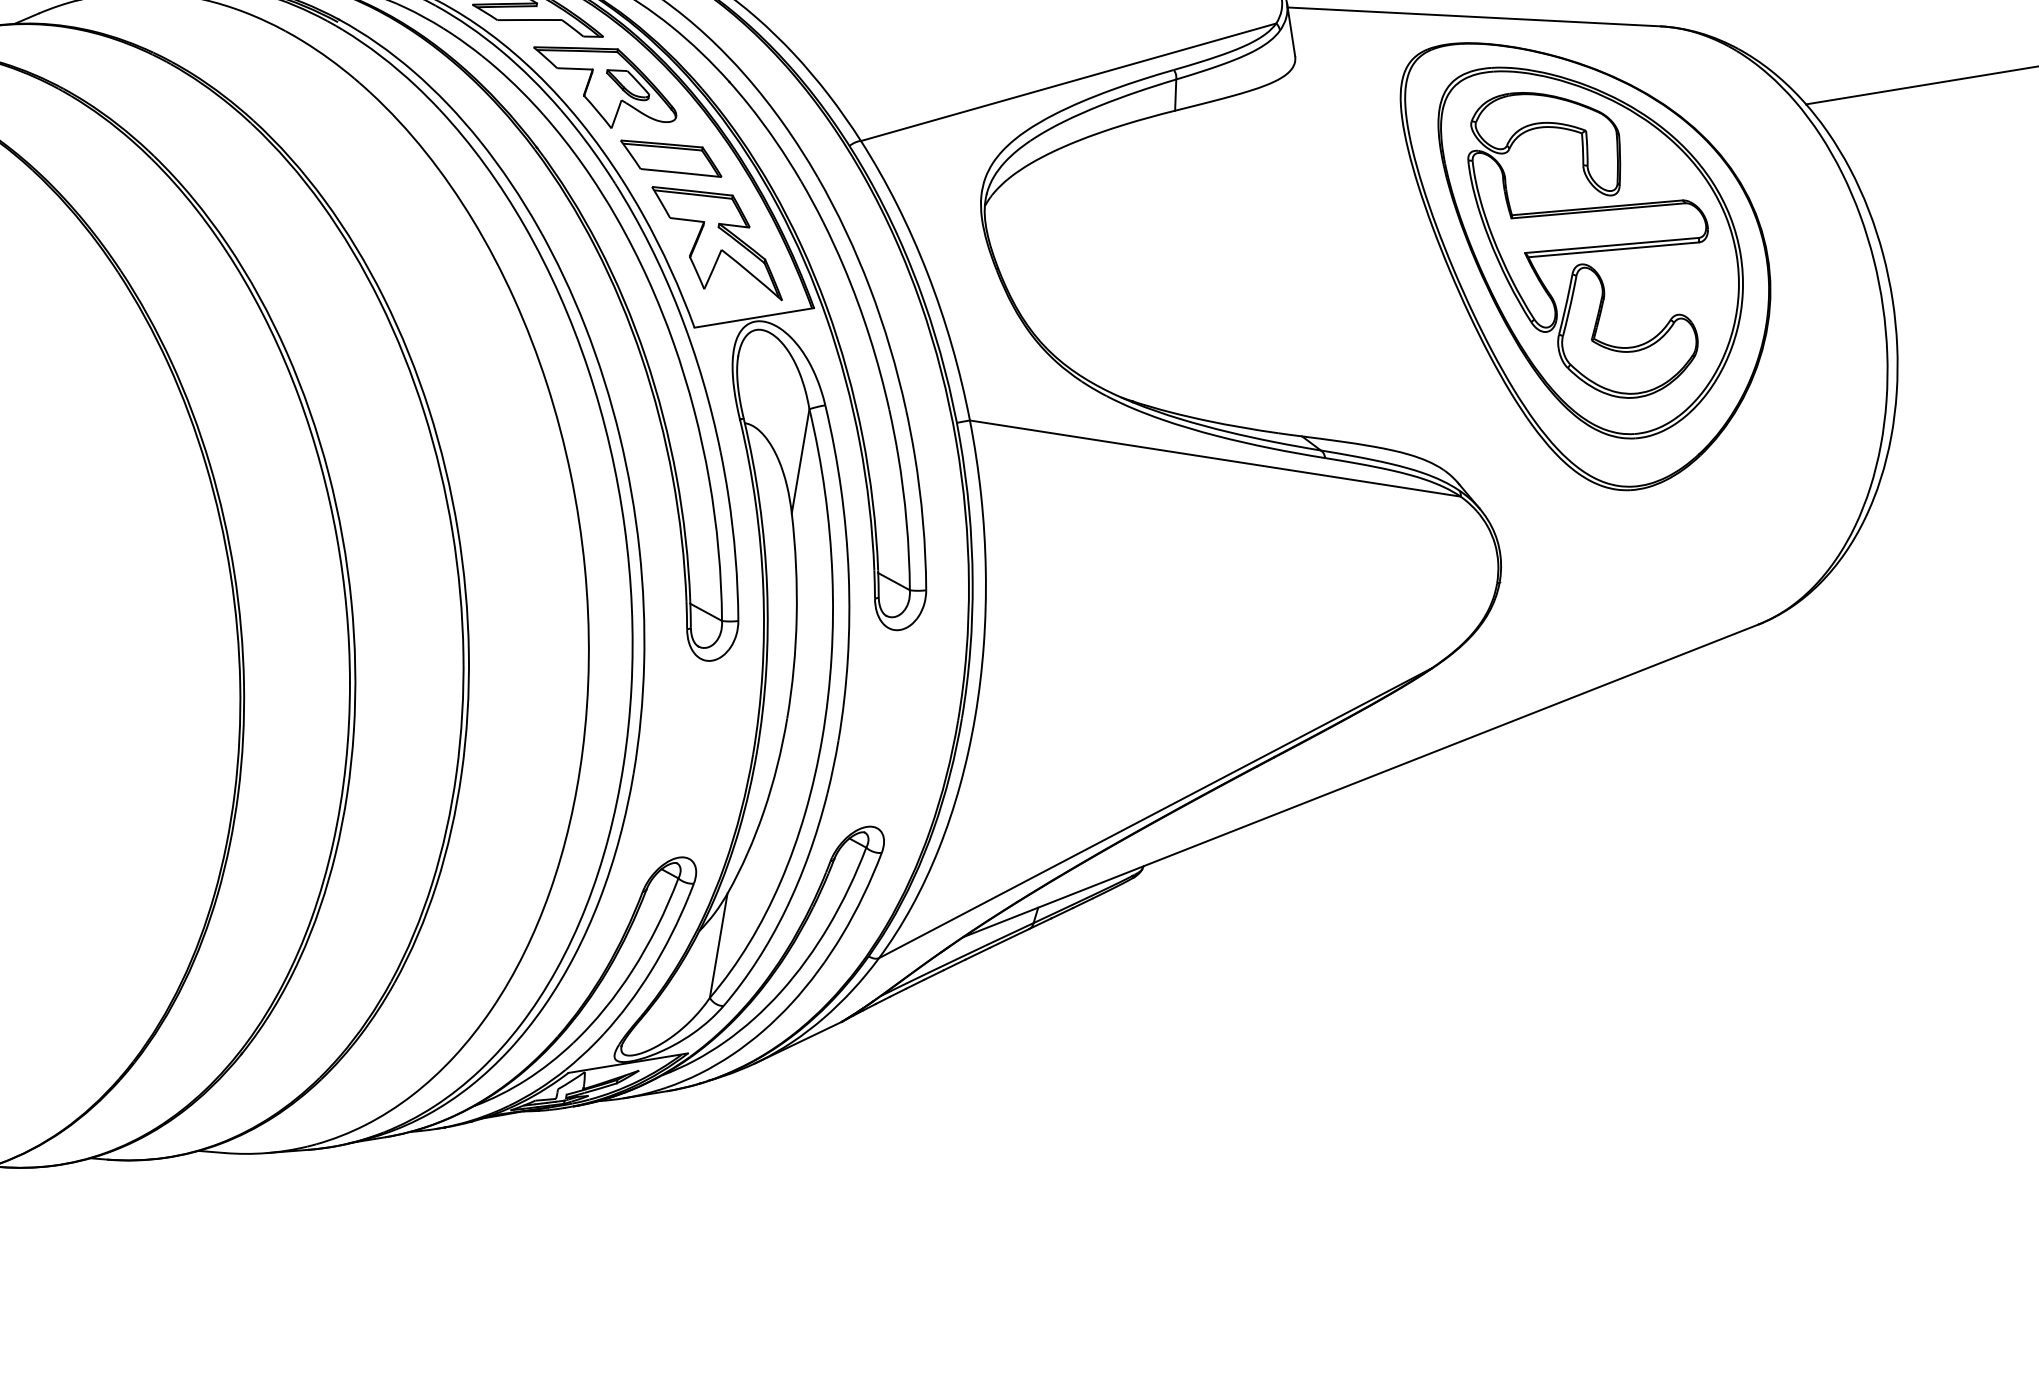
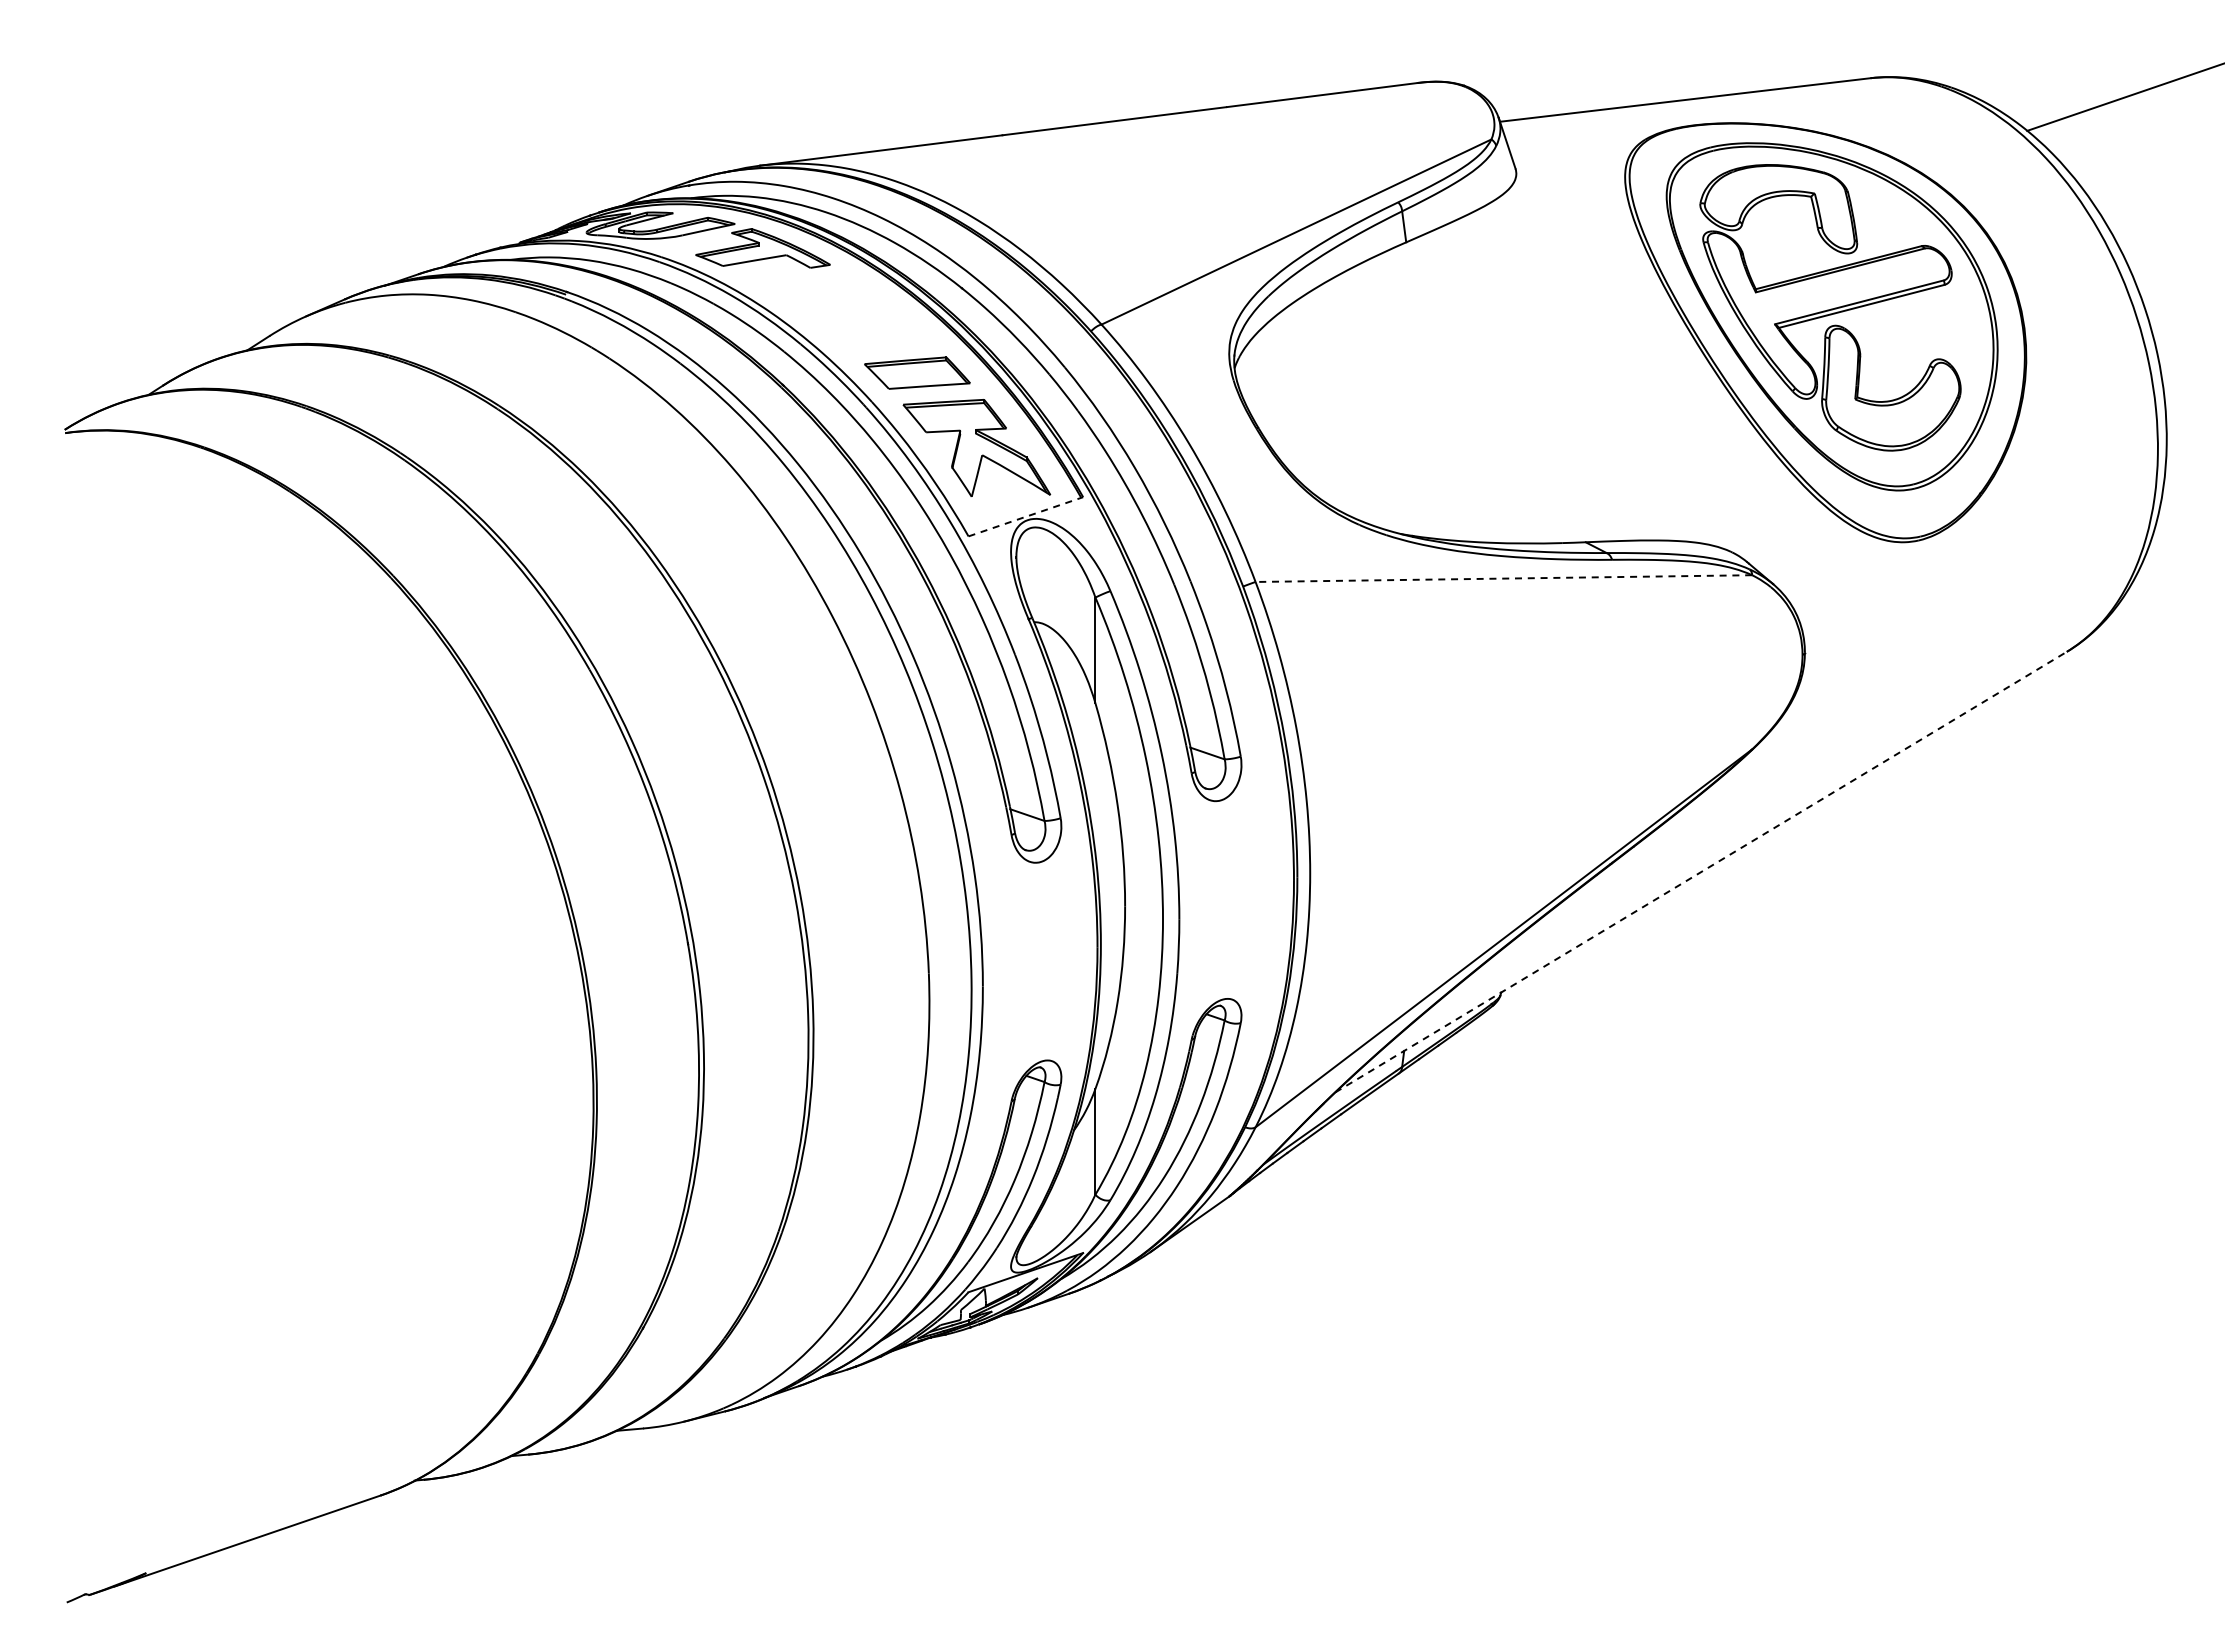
part: (604, 87) -> (839, 314), removed
line: (754, 317) -> (1025, 516), solid -> dashed
line: (1214, 458) -> (1503, 578), solid -> dashed
line: (1361, 781) -> (1701, 872), solid -> dashed

